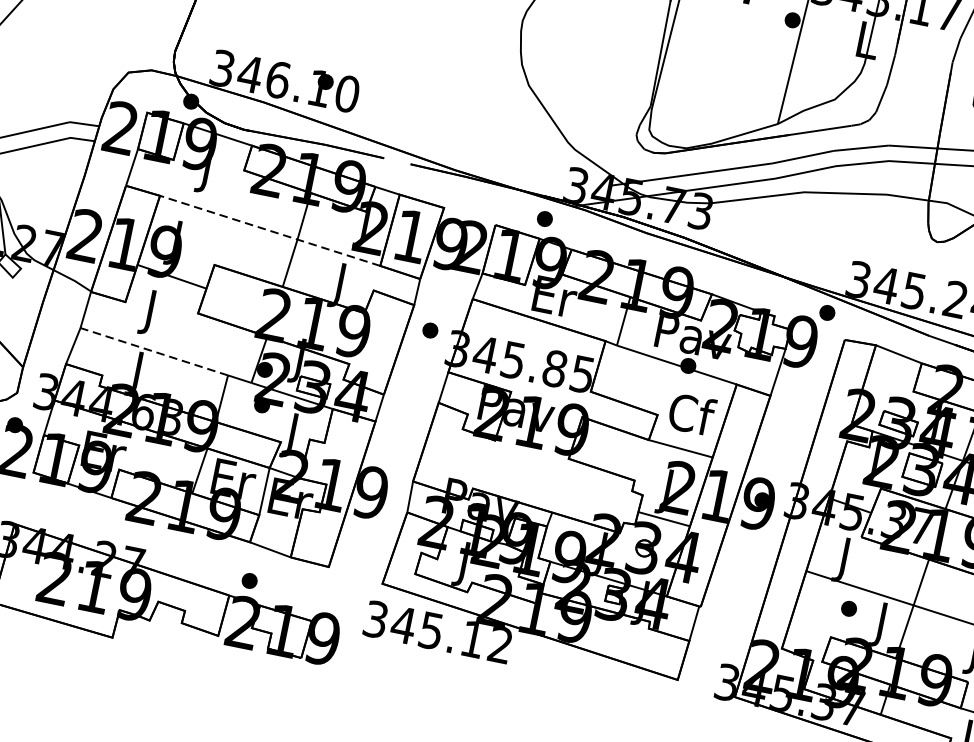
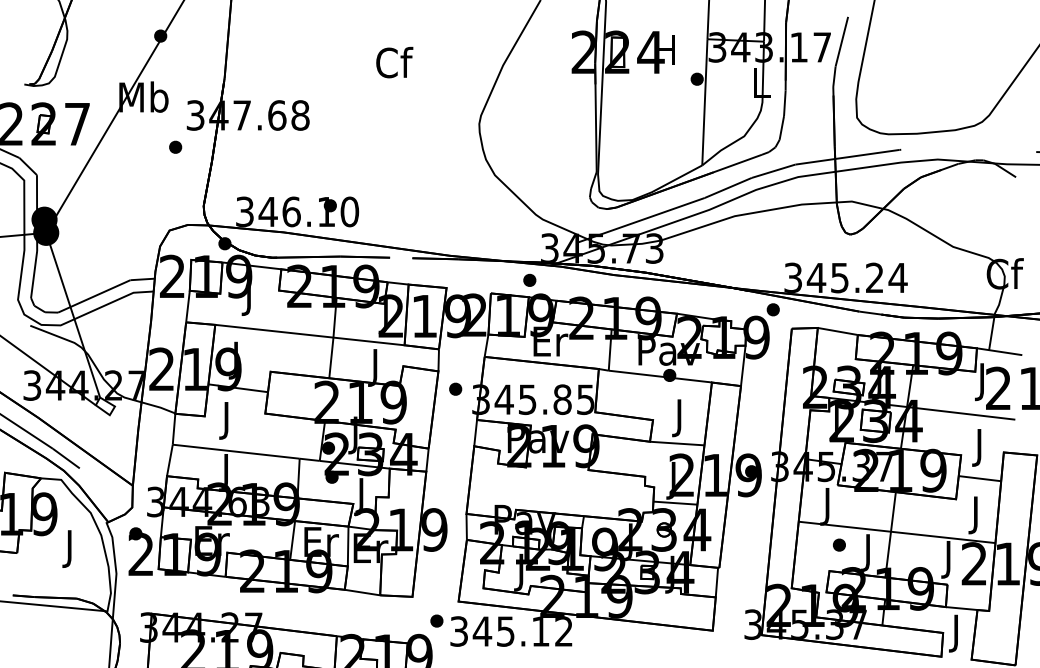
line: (269, 231) -> (309, 335), dashed -> solid
line: (154, 351) -> (236, 451), dashed -> solid
text: (690, 418) -> (680, 417), Cf -> J
part: (249, 580) -> (436, 620), moved

